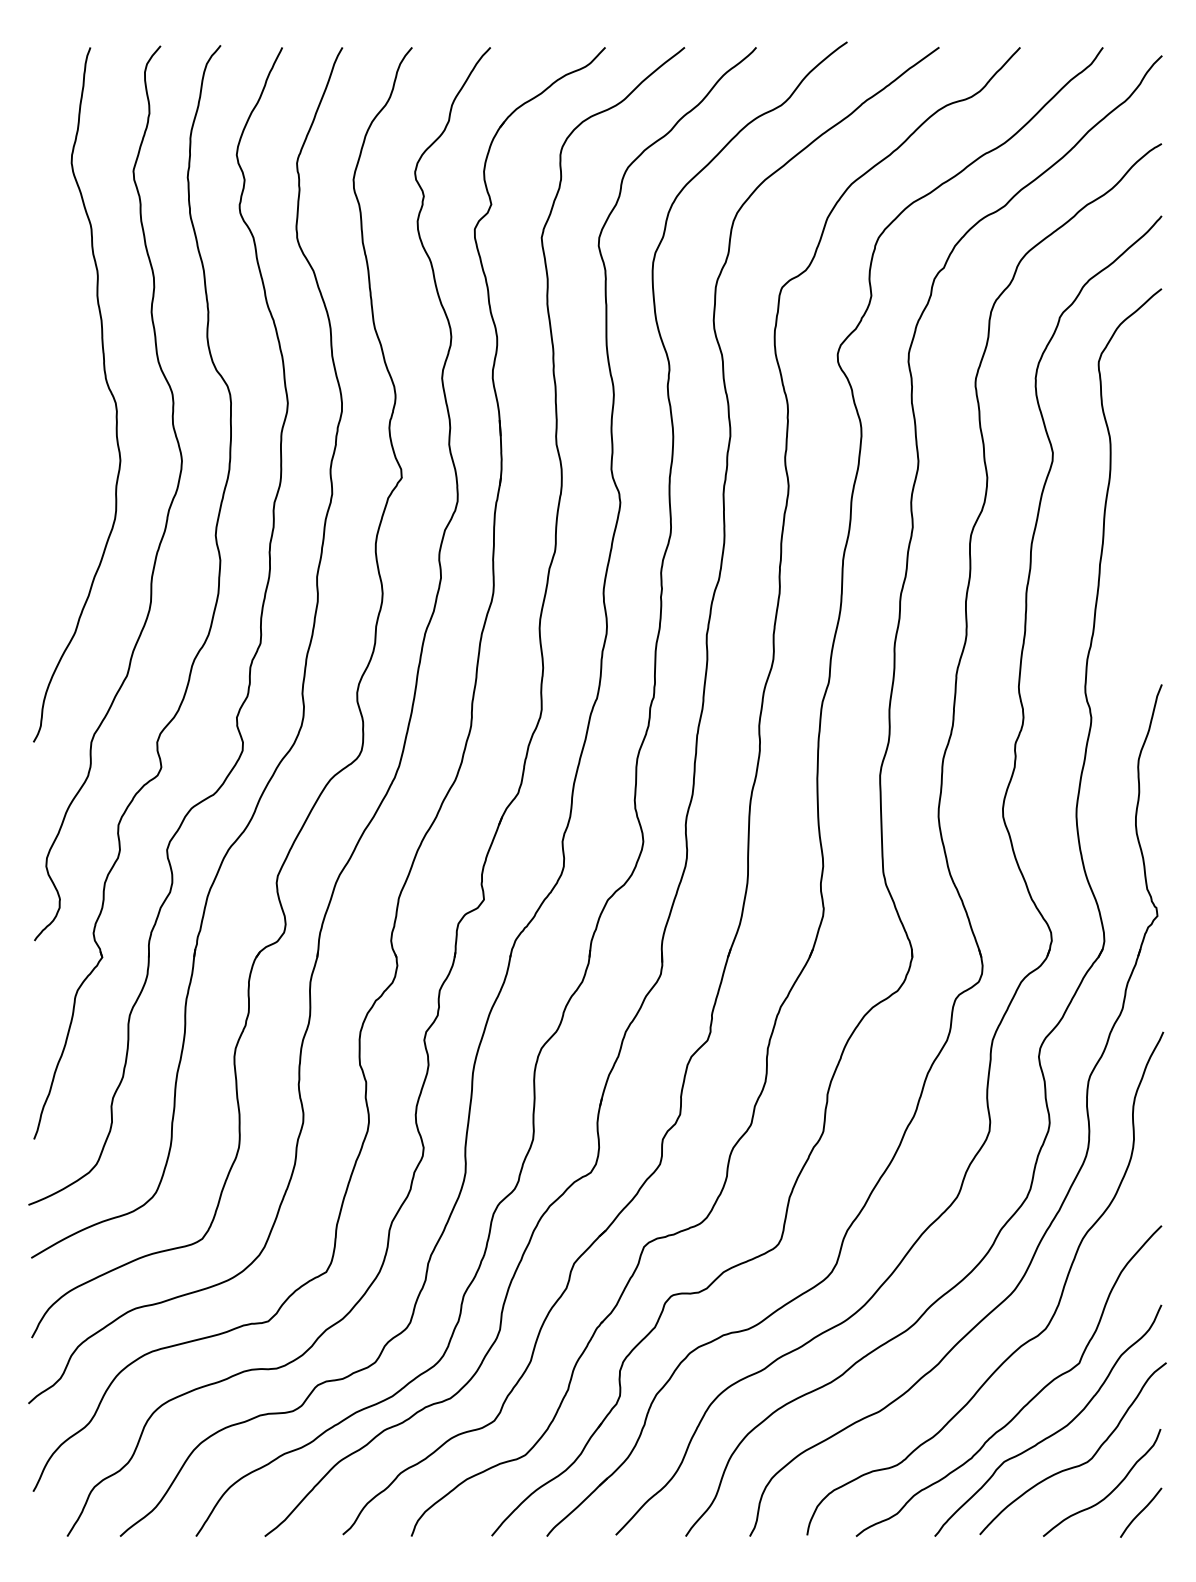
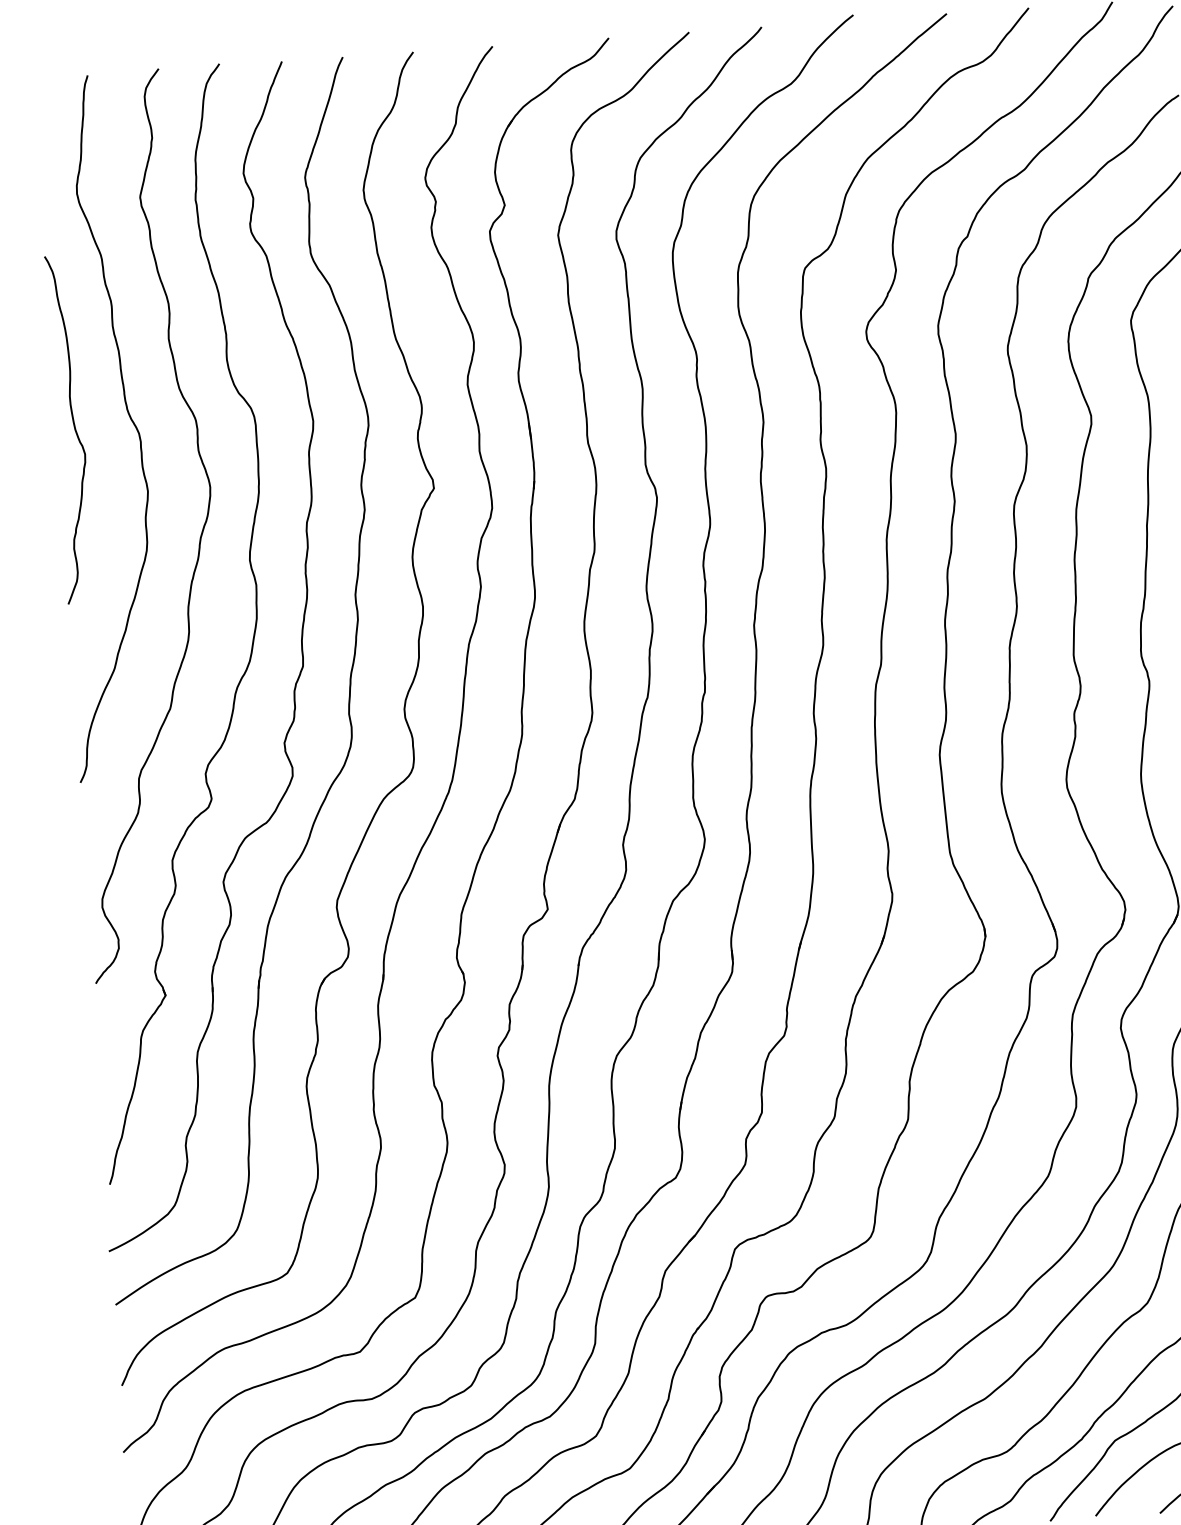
curve: (52, 394) -> (74, 429), added

